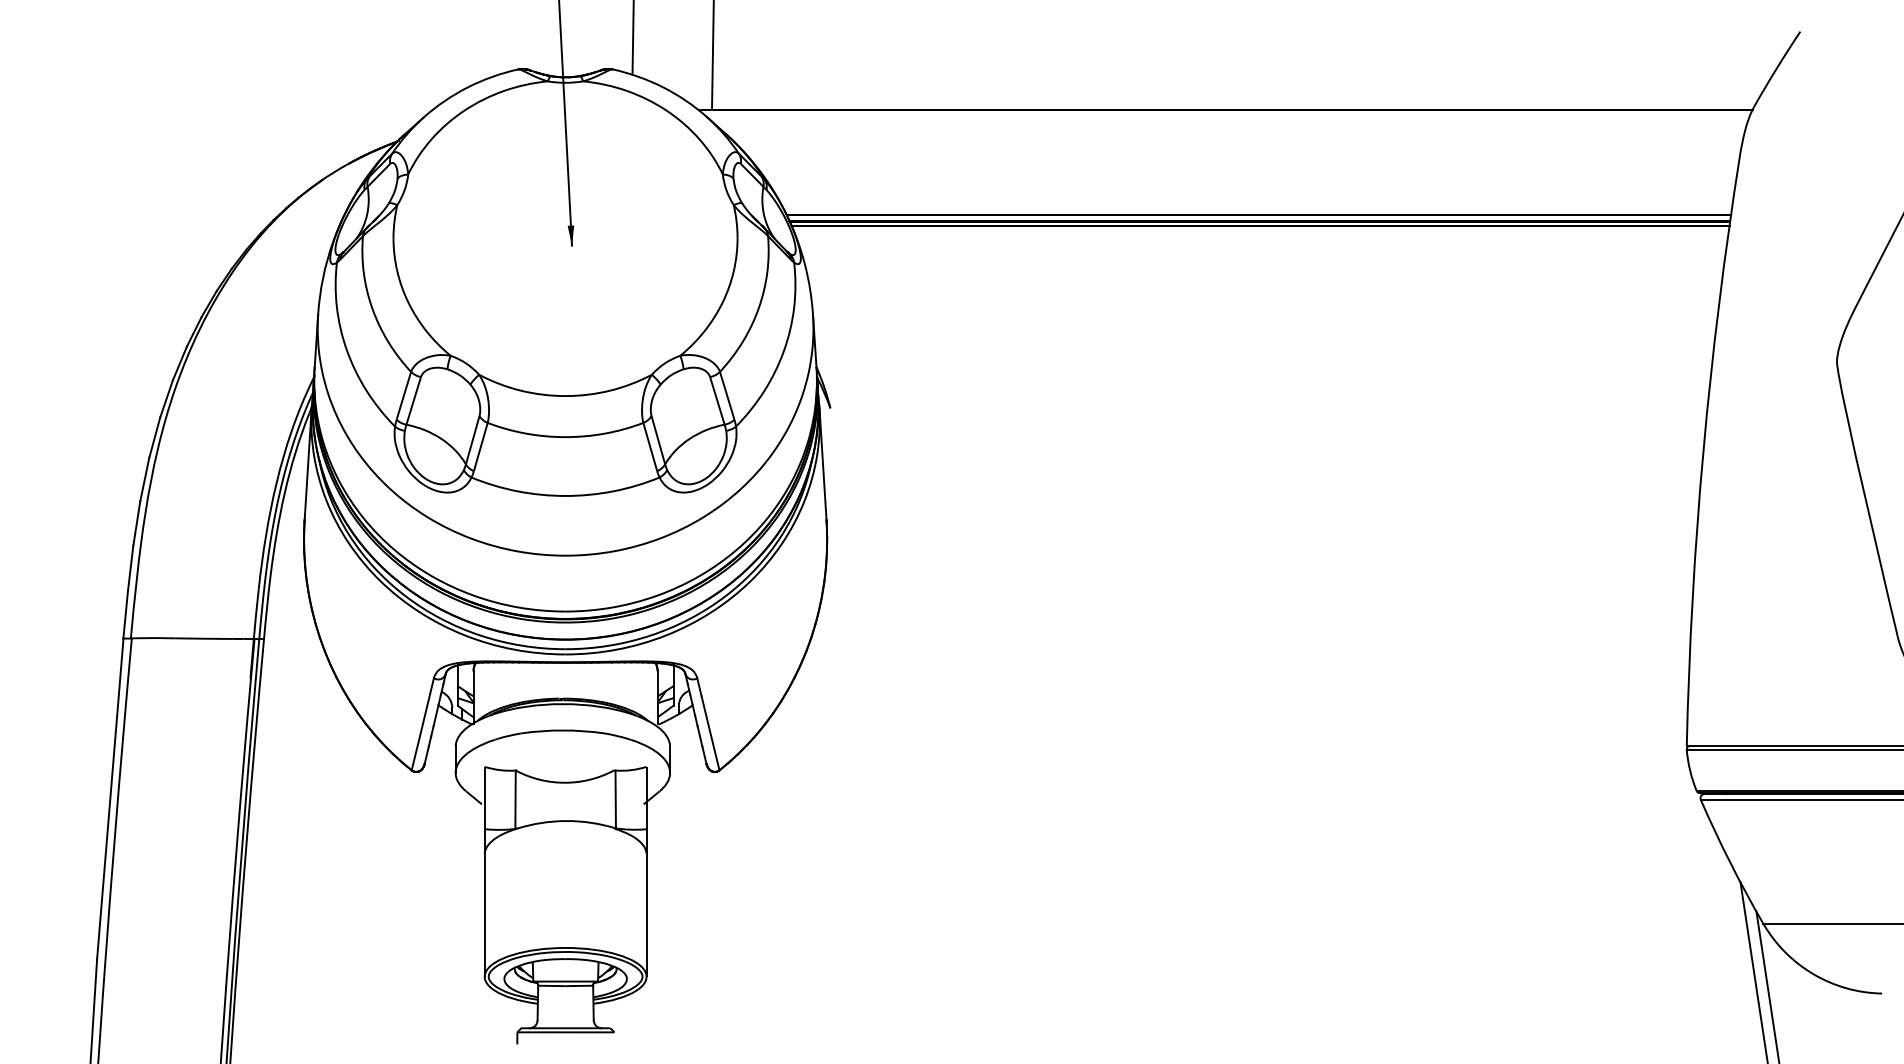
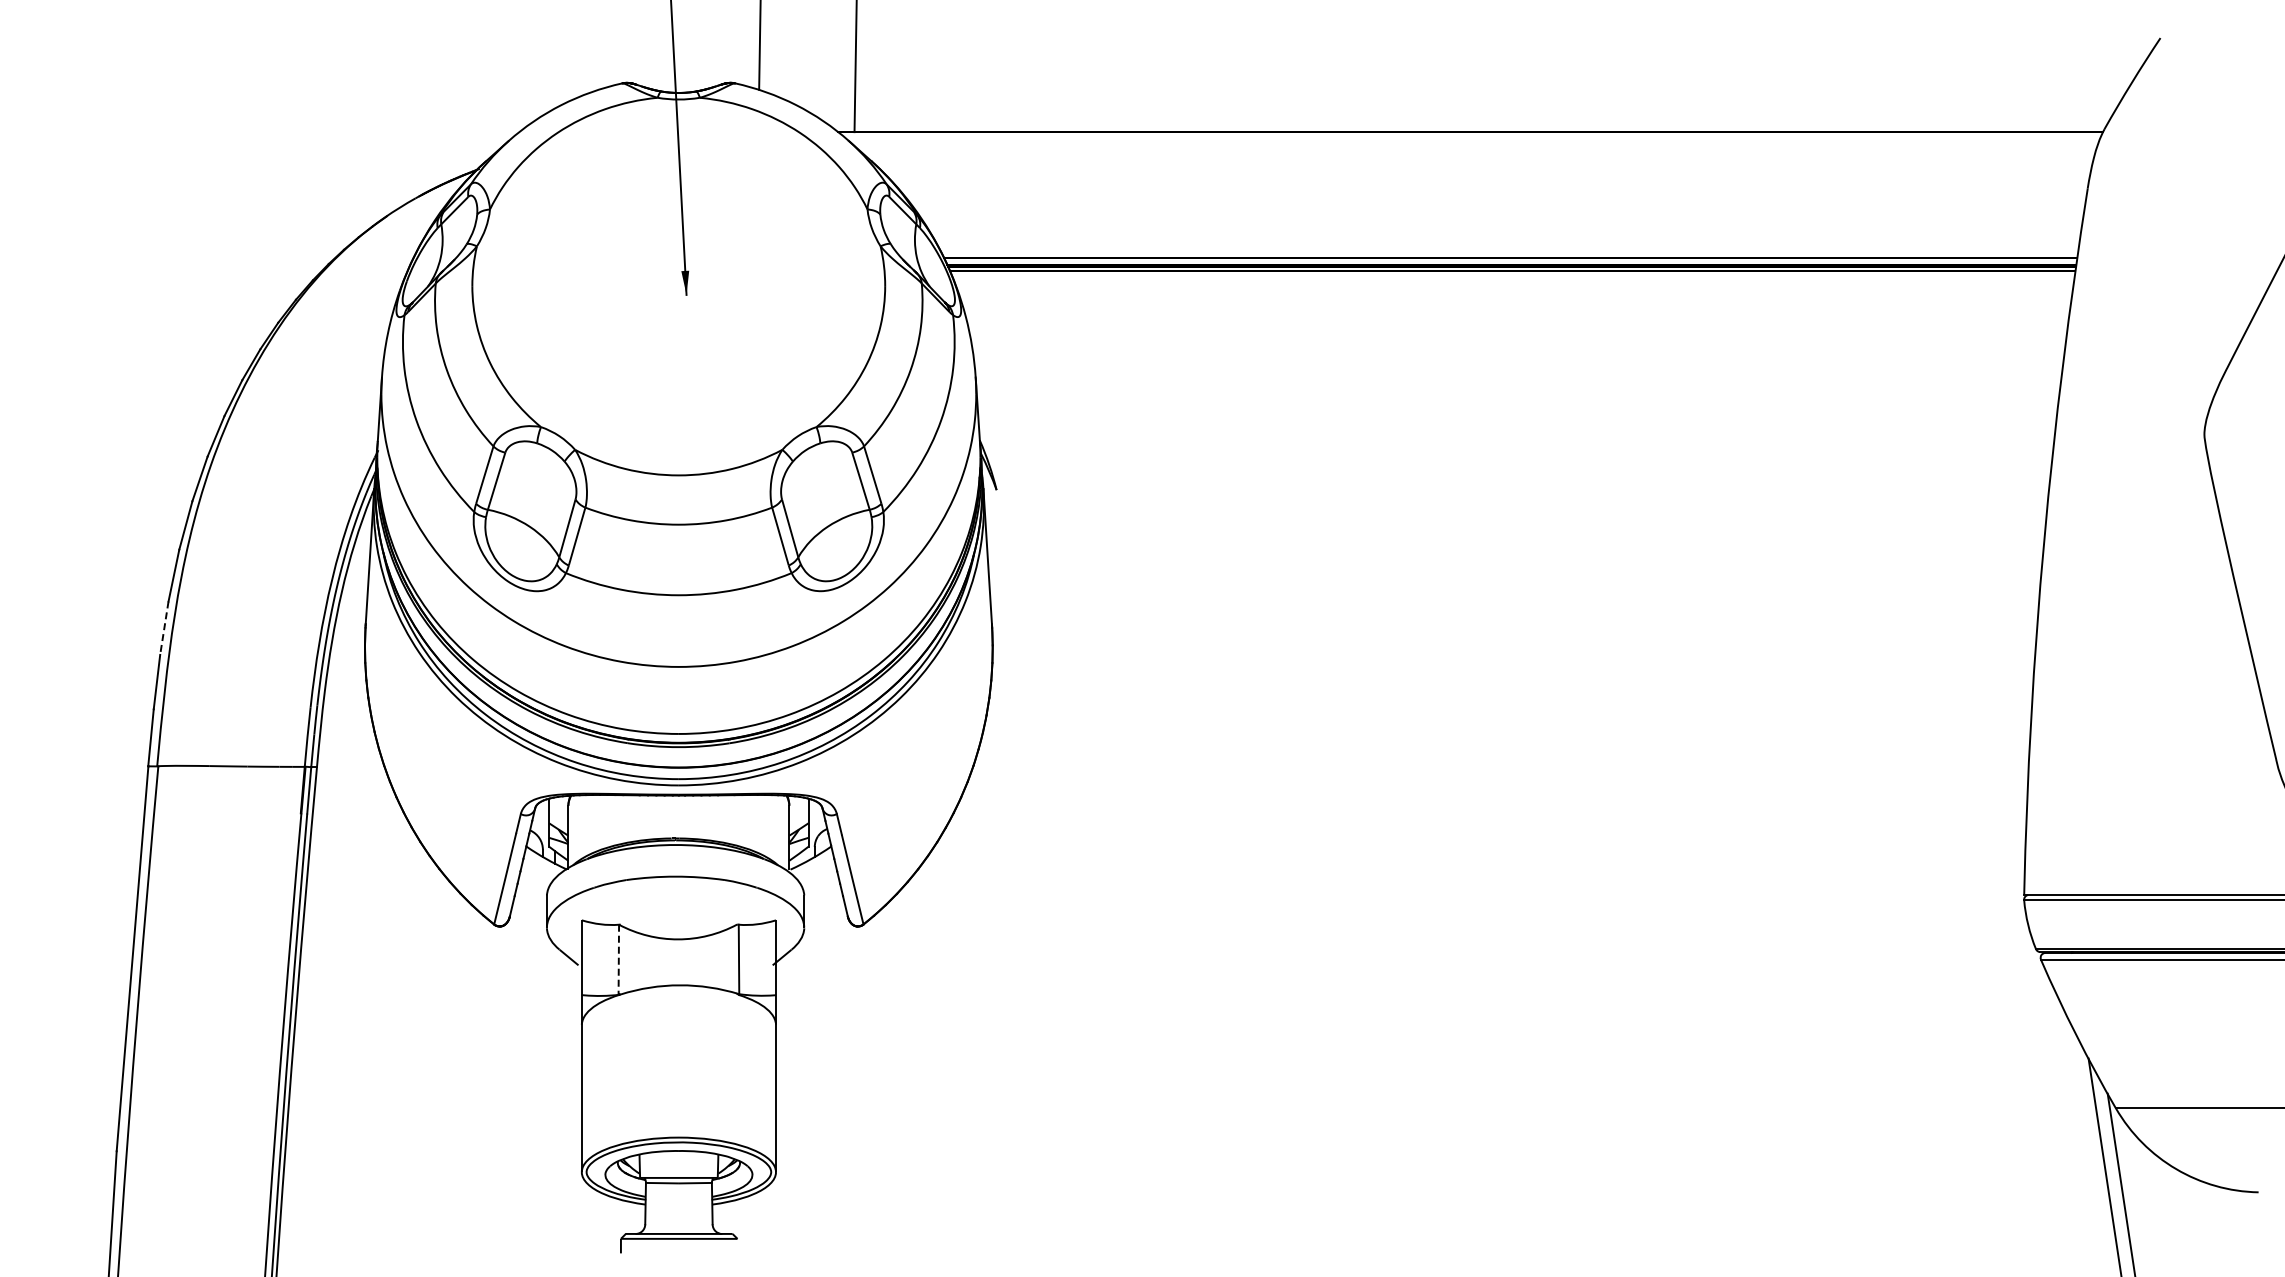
line: (136, 523) -> (164, 628), solid -> dashed
line: (515, 799) -> (618, 959), solid -> dashed

